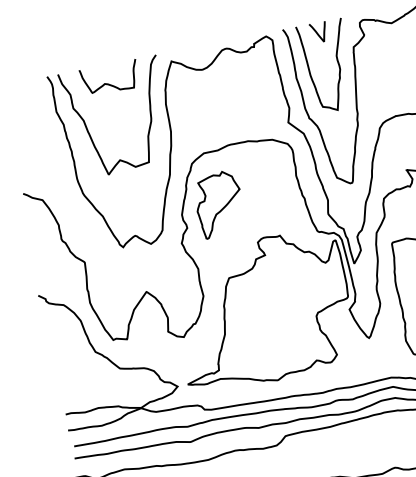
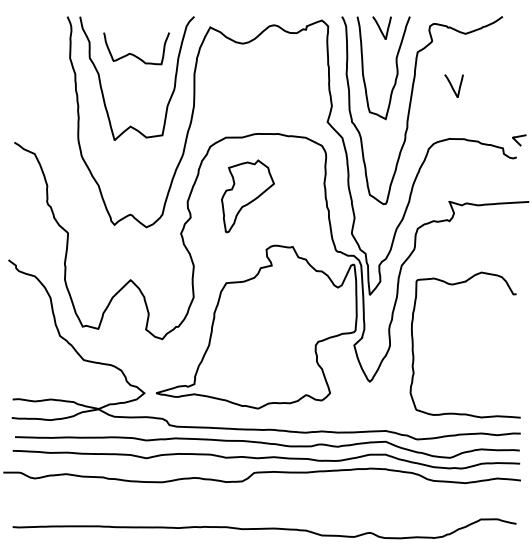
curve: (389, 69) -> (452, 85), added
curve: (109, 83) -> (134, 54), moved
part: (219, 204) -> (247, 196), moved

